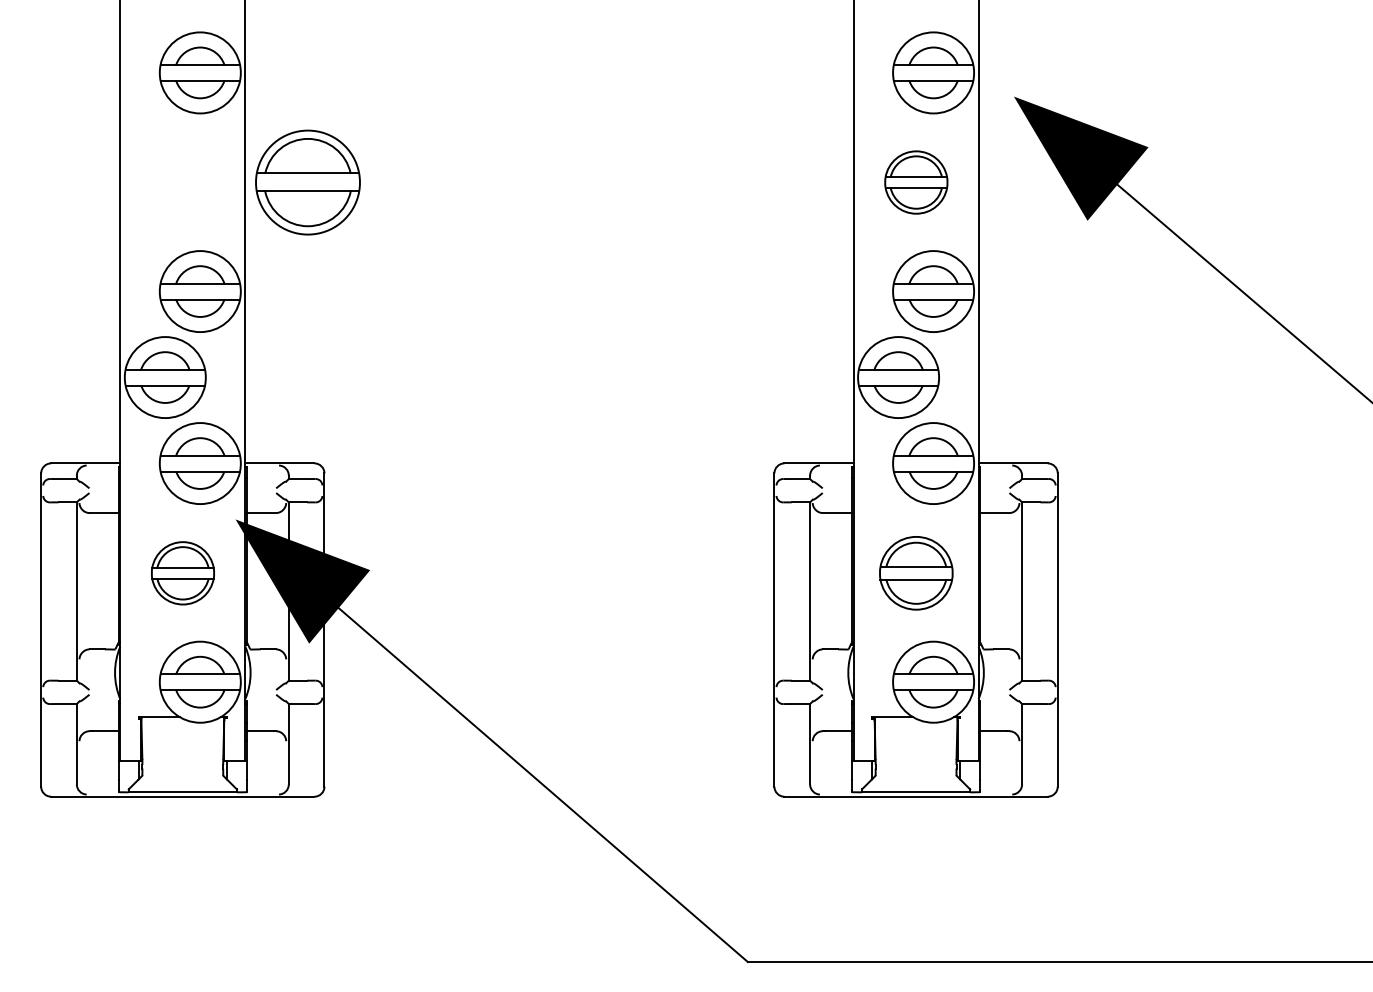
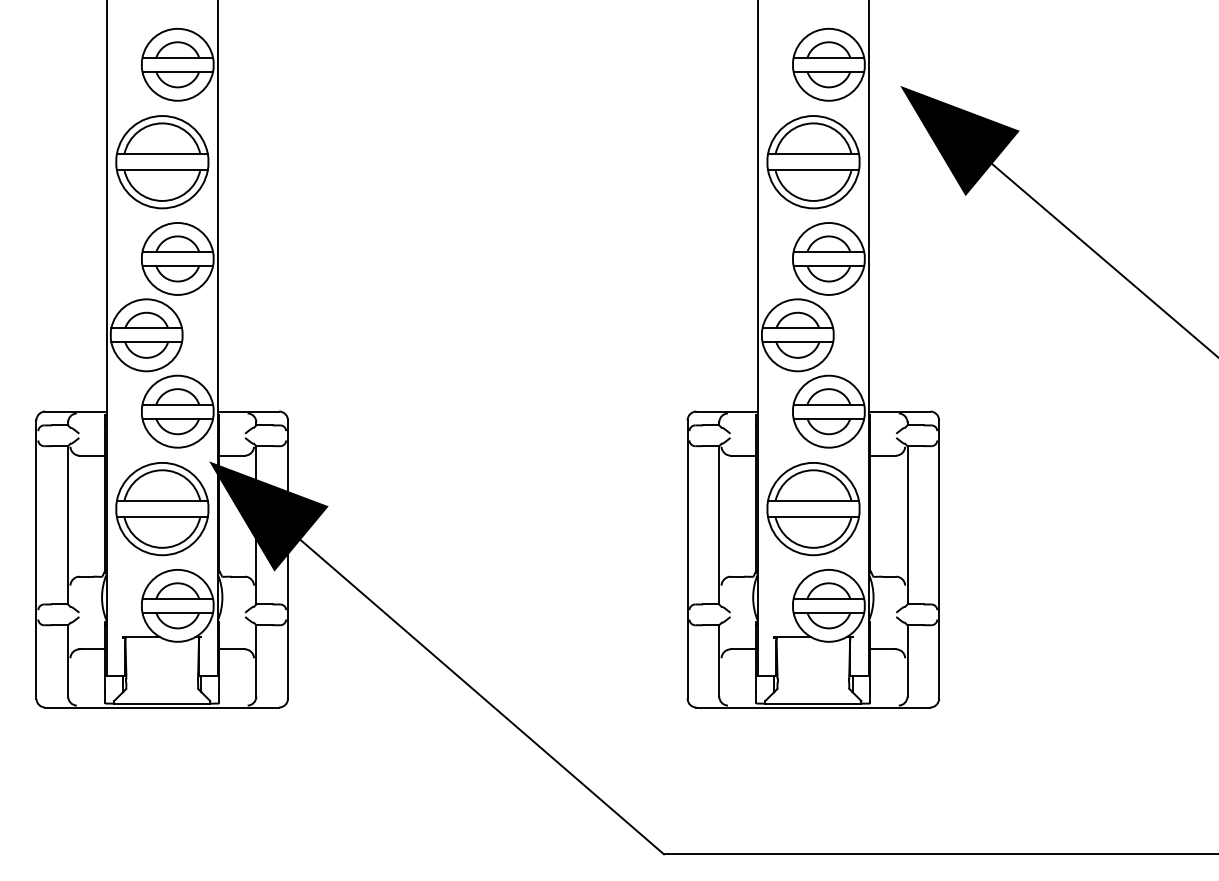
part: (307, 182) -> (161, 162), moved
part: (916, 182) -> (813, 162), size x1.67
part: (182, 573) -> (161, 509), size x1.67
part: (916, 573) -> (813, 509), size x1.43

